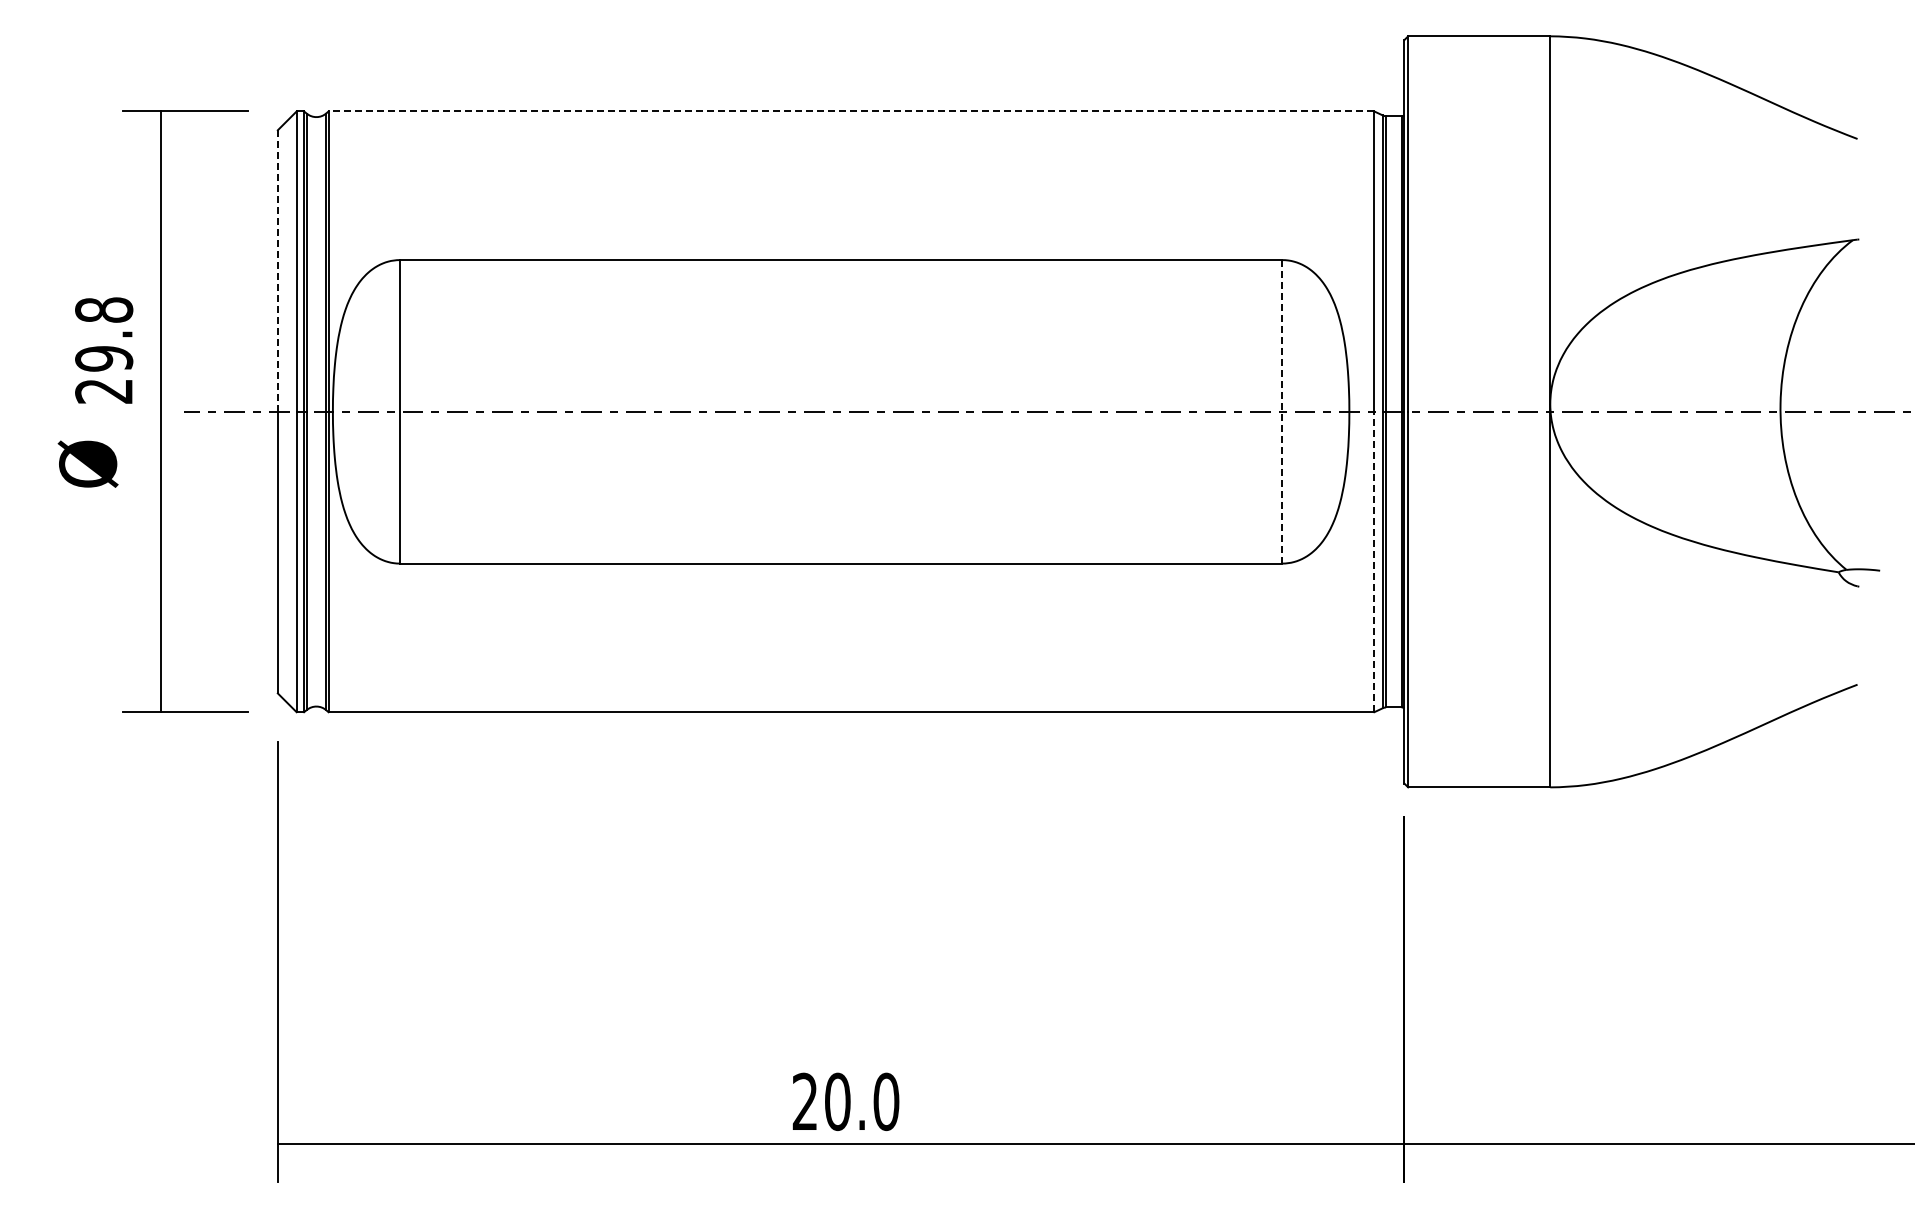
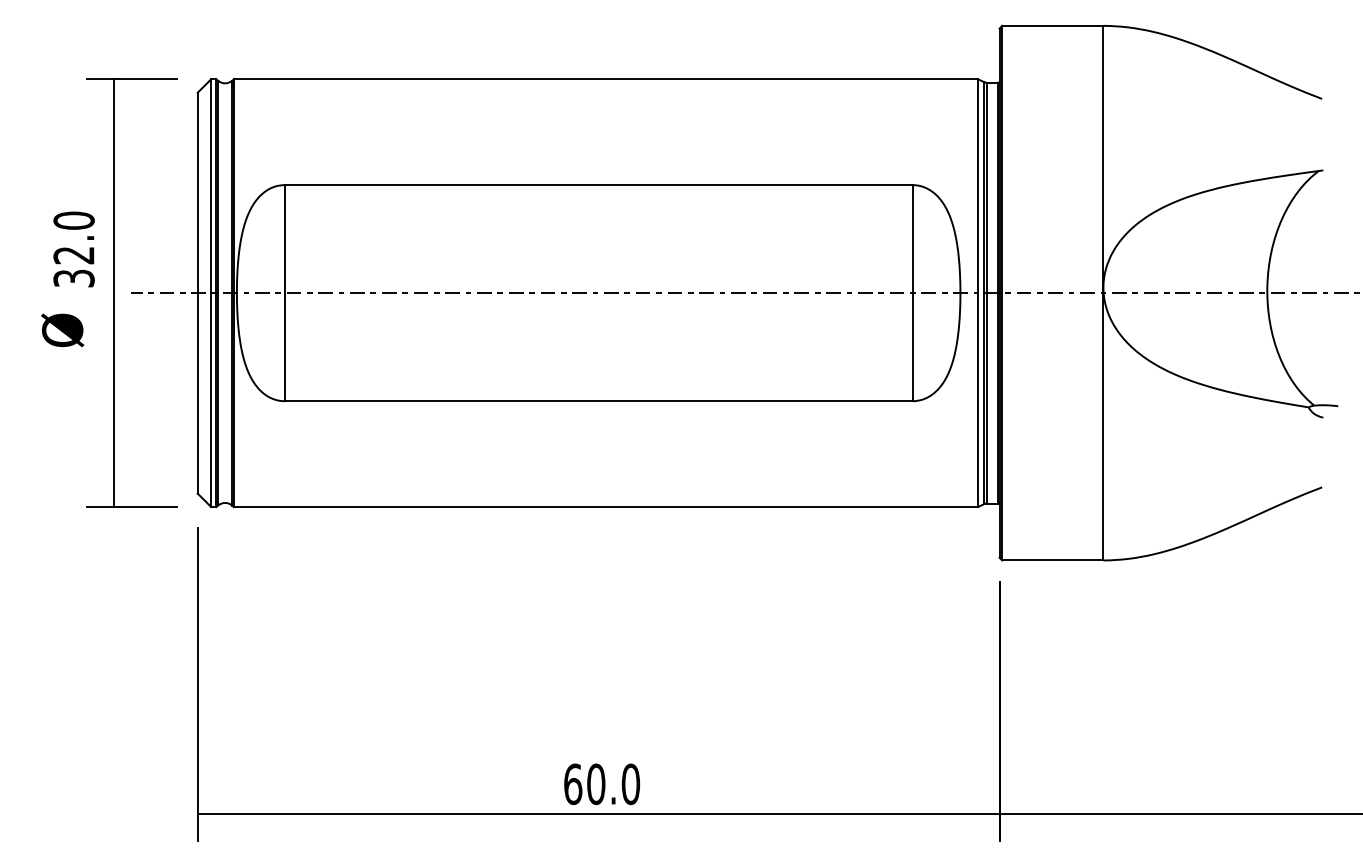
line: (851, 111) -> (606, 79), dashed -> solid
line: (277, 271) -> (197, 193), dashed -> solid
text: (104, 350) -> (74, 249), 29.8 -> 32.0
line: (1282, 411) -> (912, 292), dashed -> solid
line: (1374, 561) -> (978, 399), dashed -> solid
text: (805, 1101) -> (573, 784), 20.0 -> 60.0

